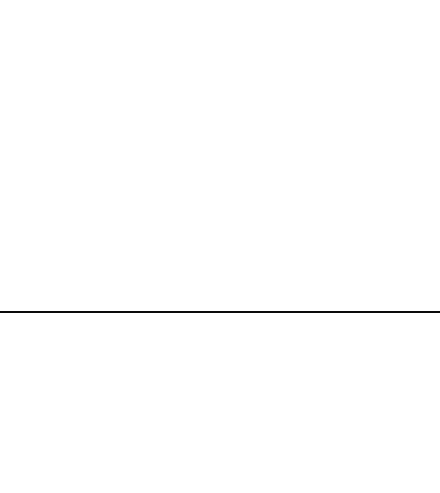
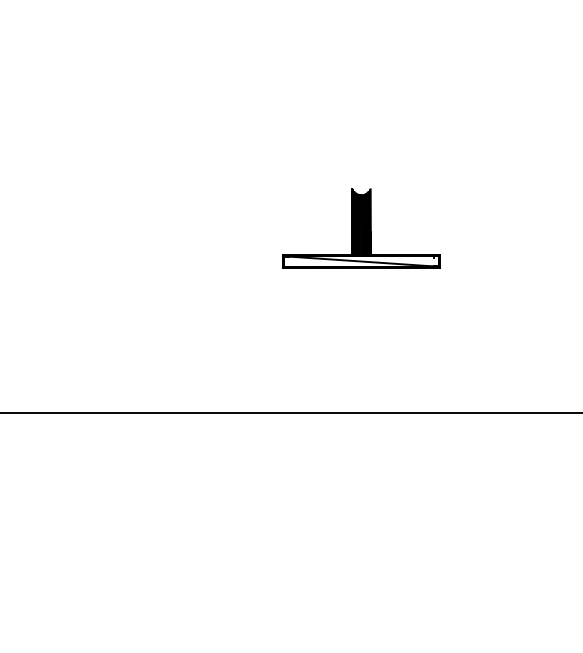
part: (272, 172) -> (361, 228), added

